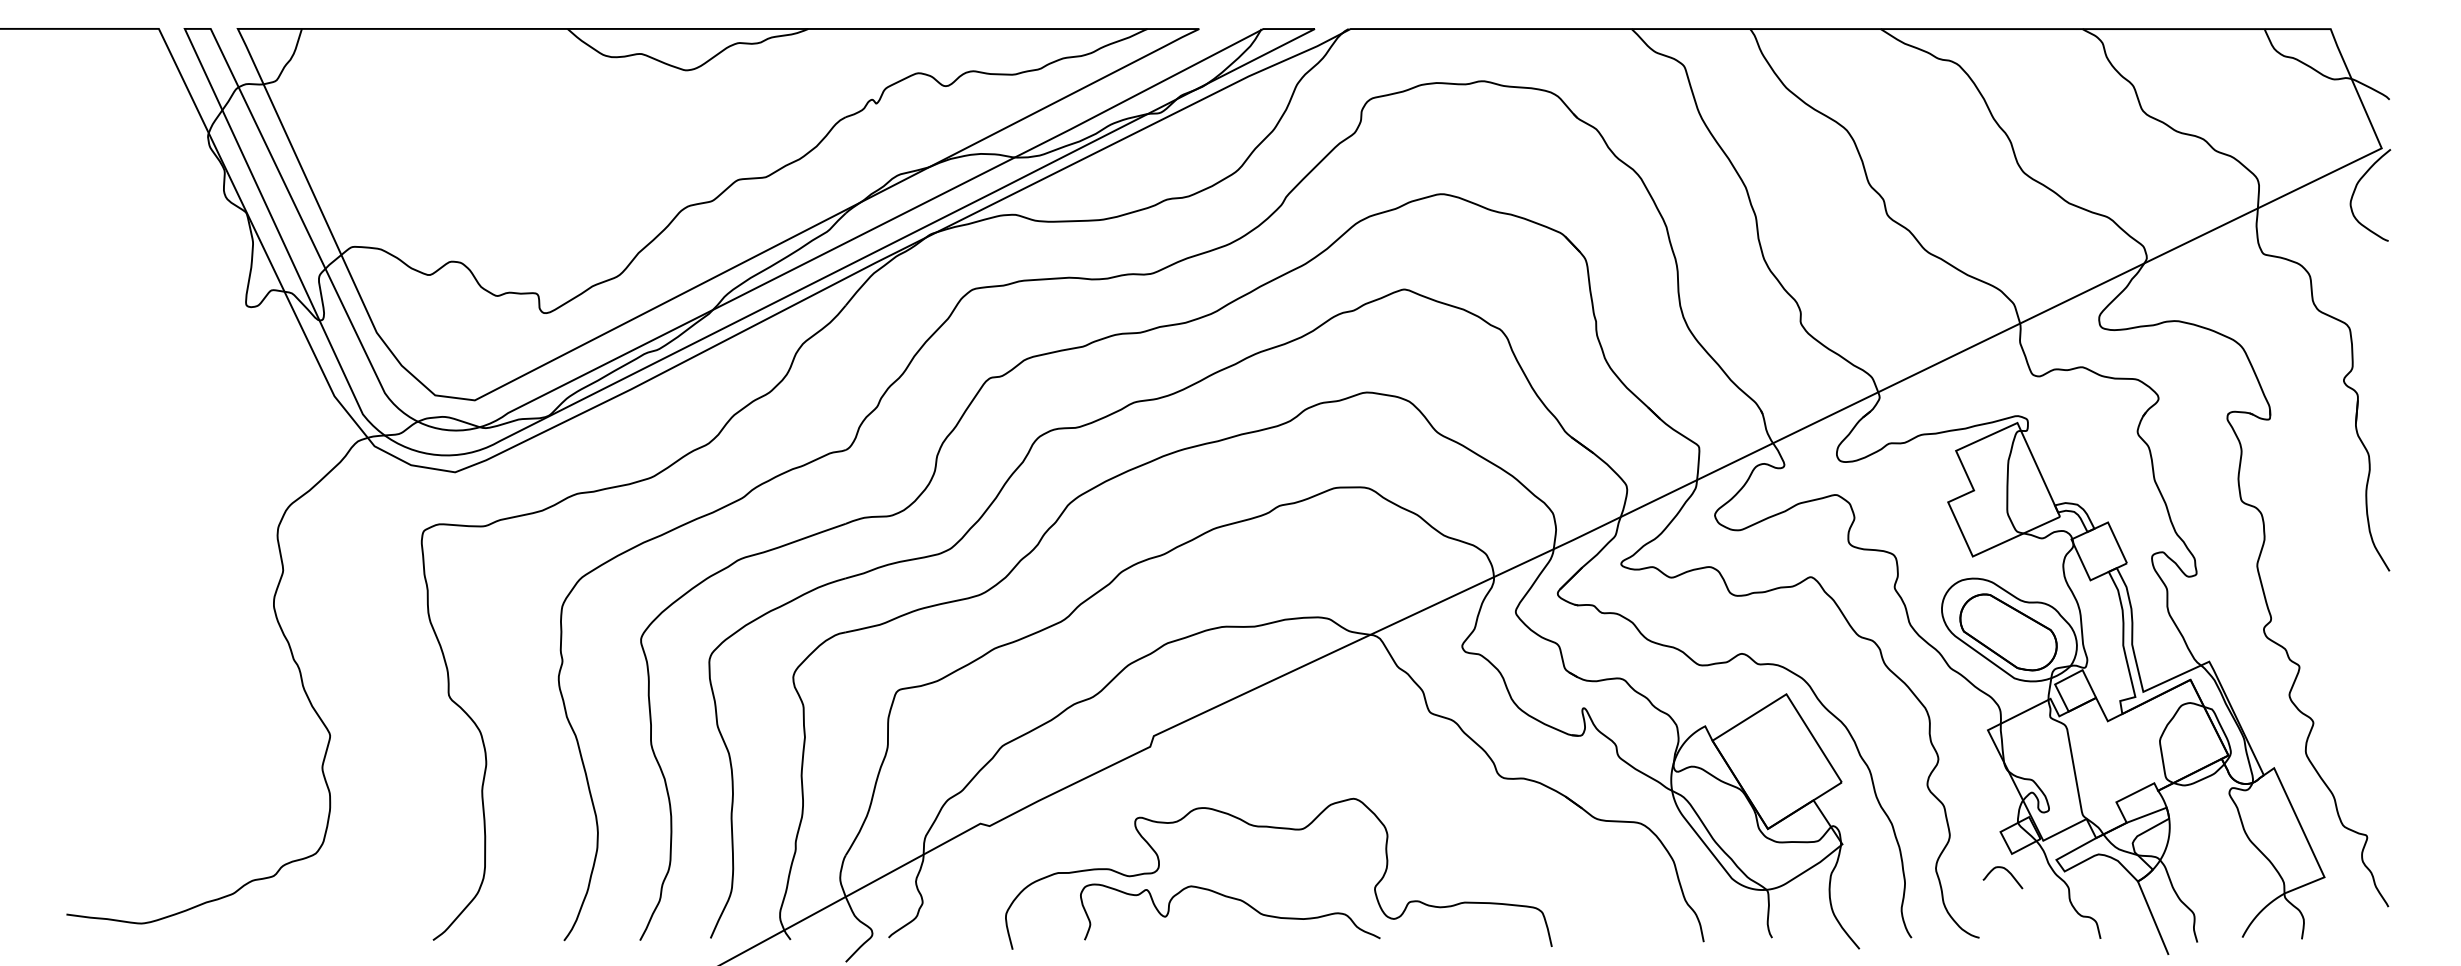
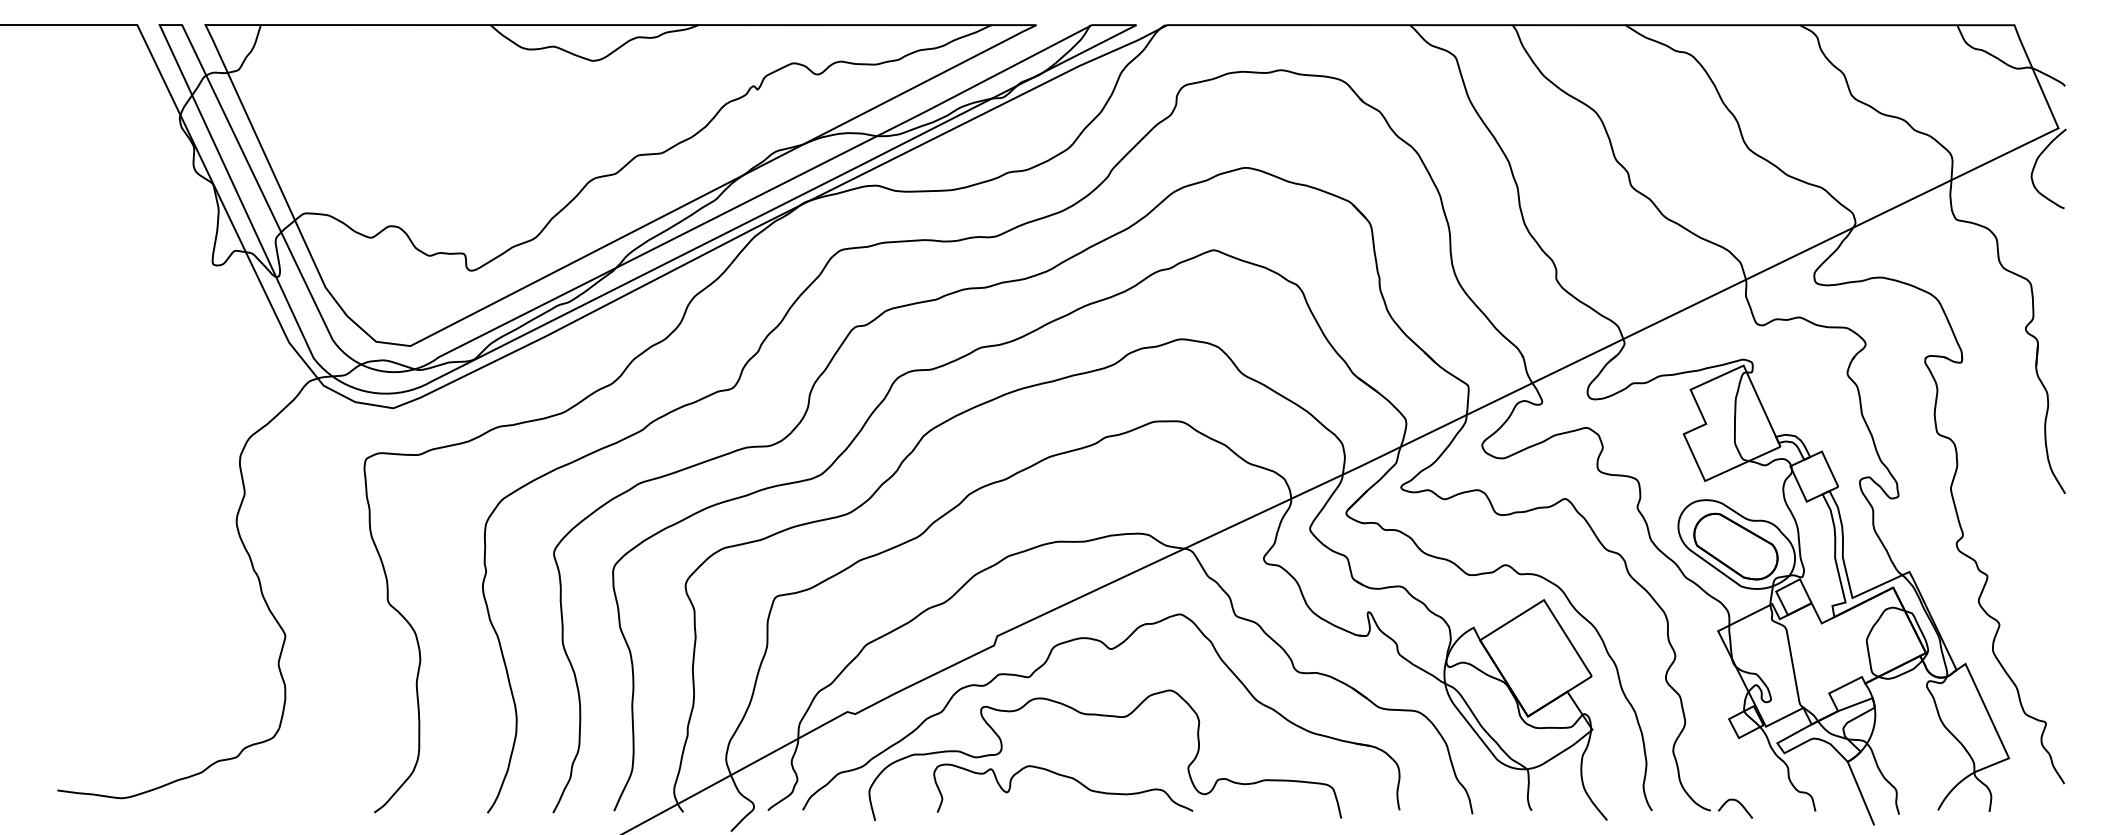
part: (1283, 751) -> (1109, 649), added
curve: (2005, 870) -> (1737, 802), moved

